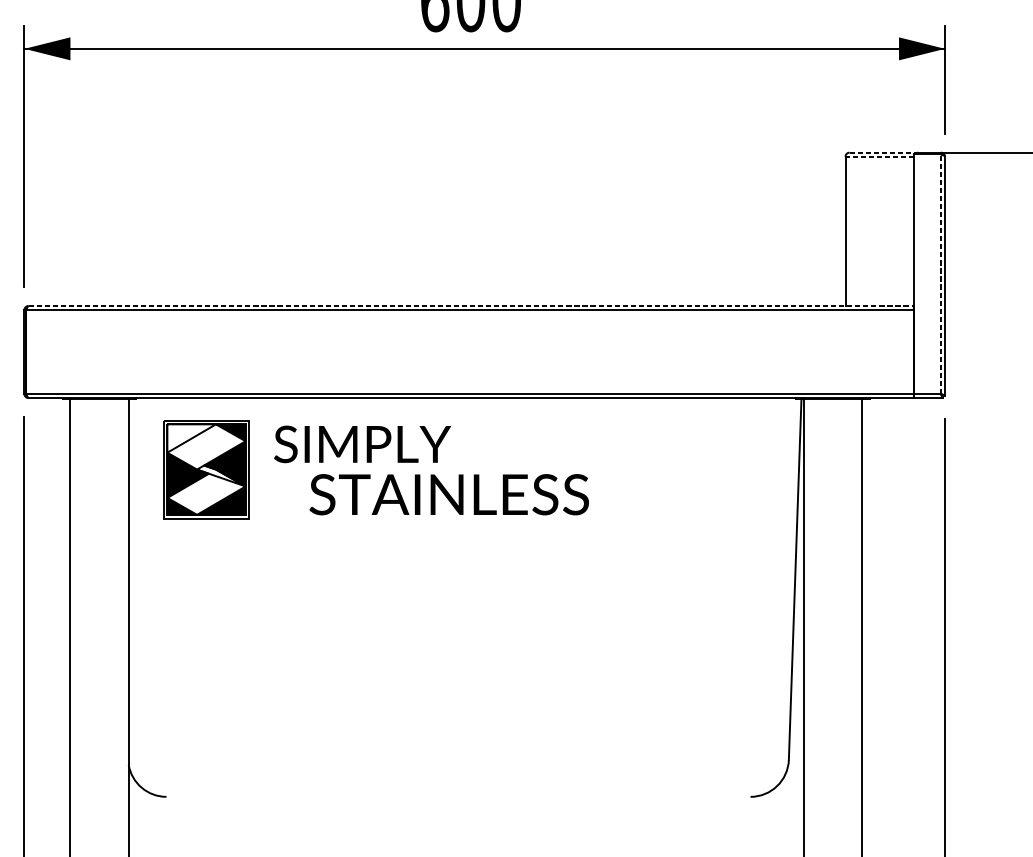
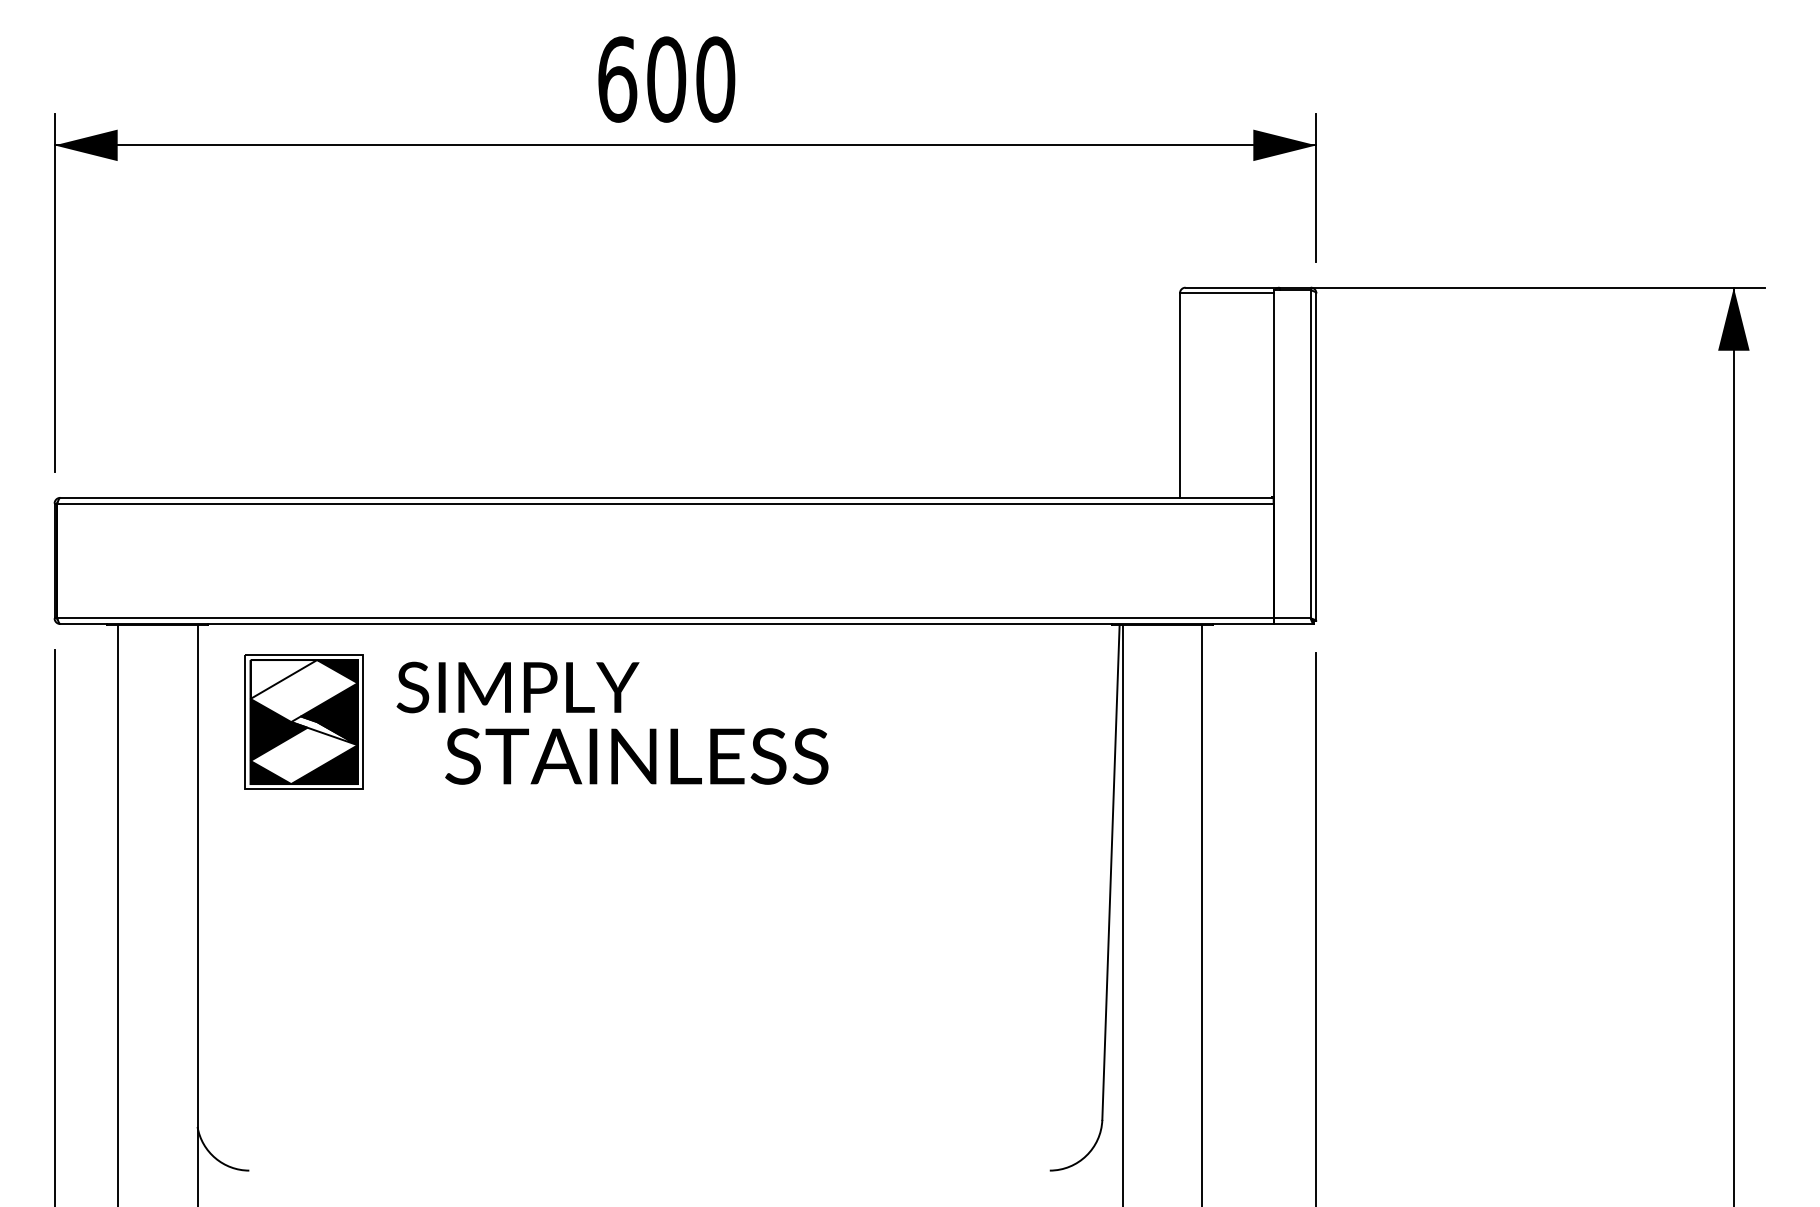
line: (883, 152) -> (1232, 287), dashed -> solid
line: (879, 156) -> (1226, 293), dashed -> solid
line: (940, 273) -> (1310, 453), dashed -> solid
line: (471, 305) -> (667, 497), dashed -> solid

